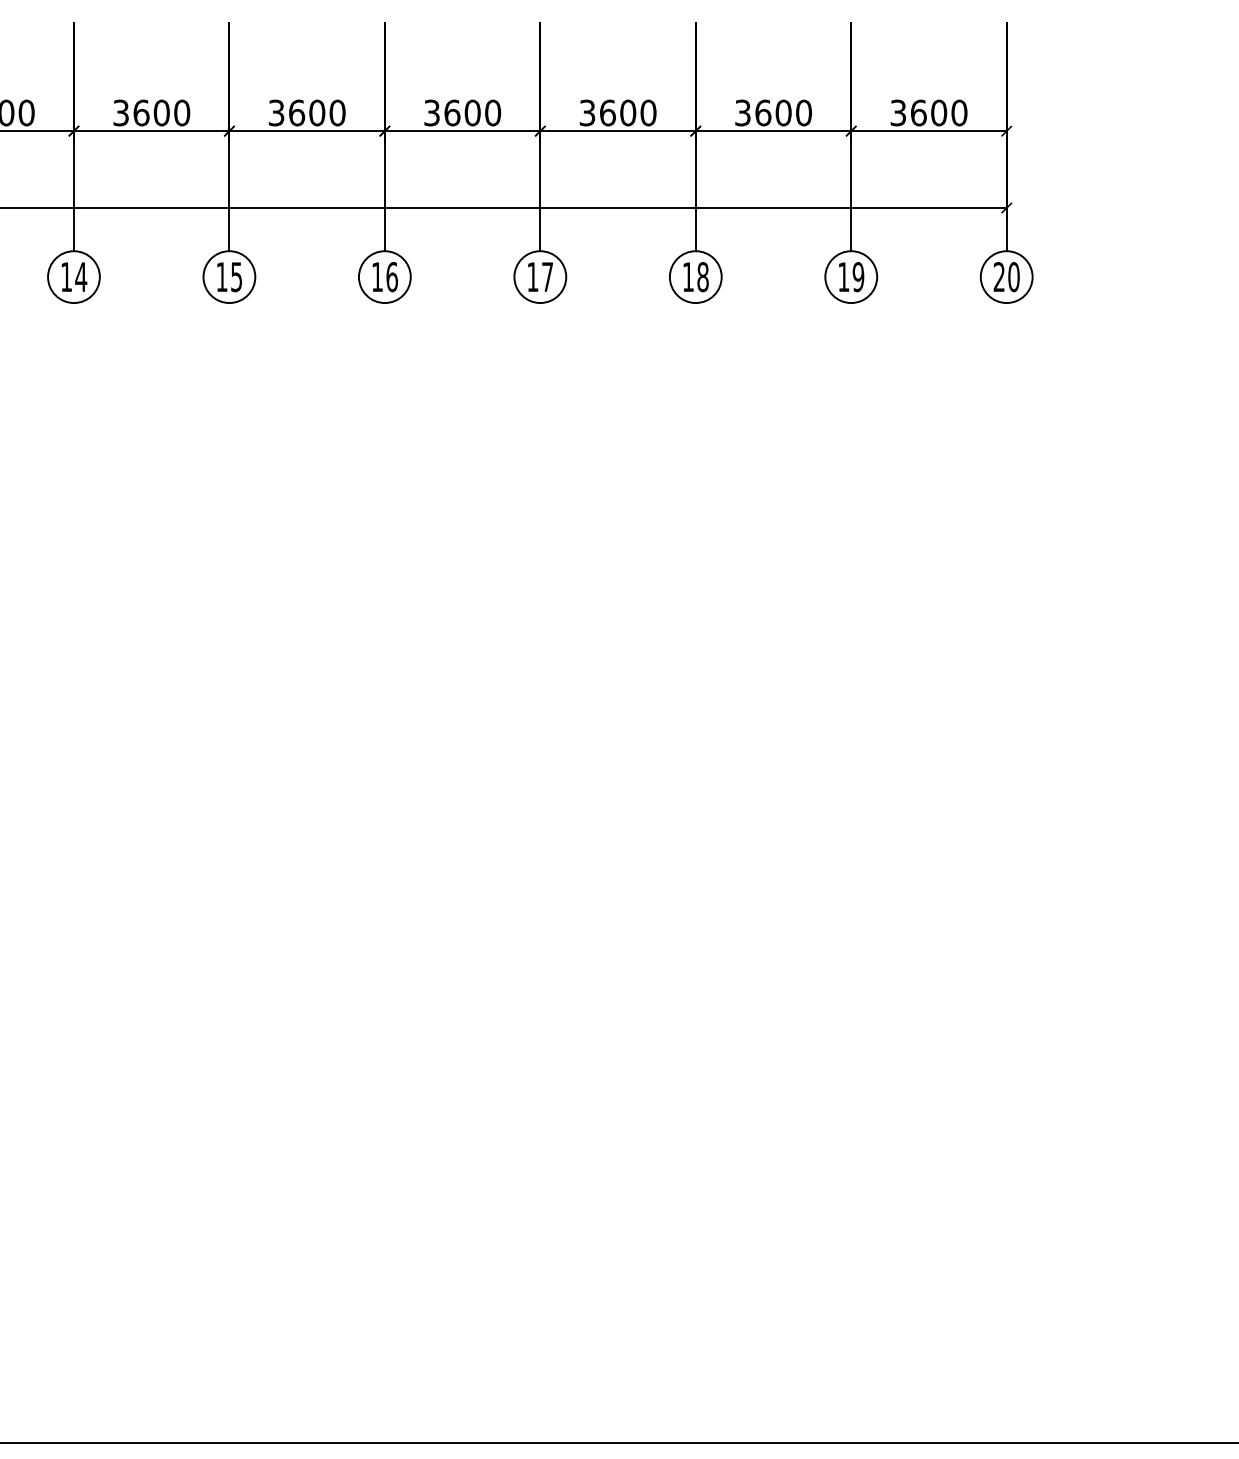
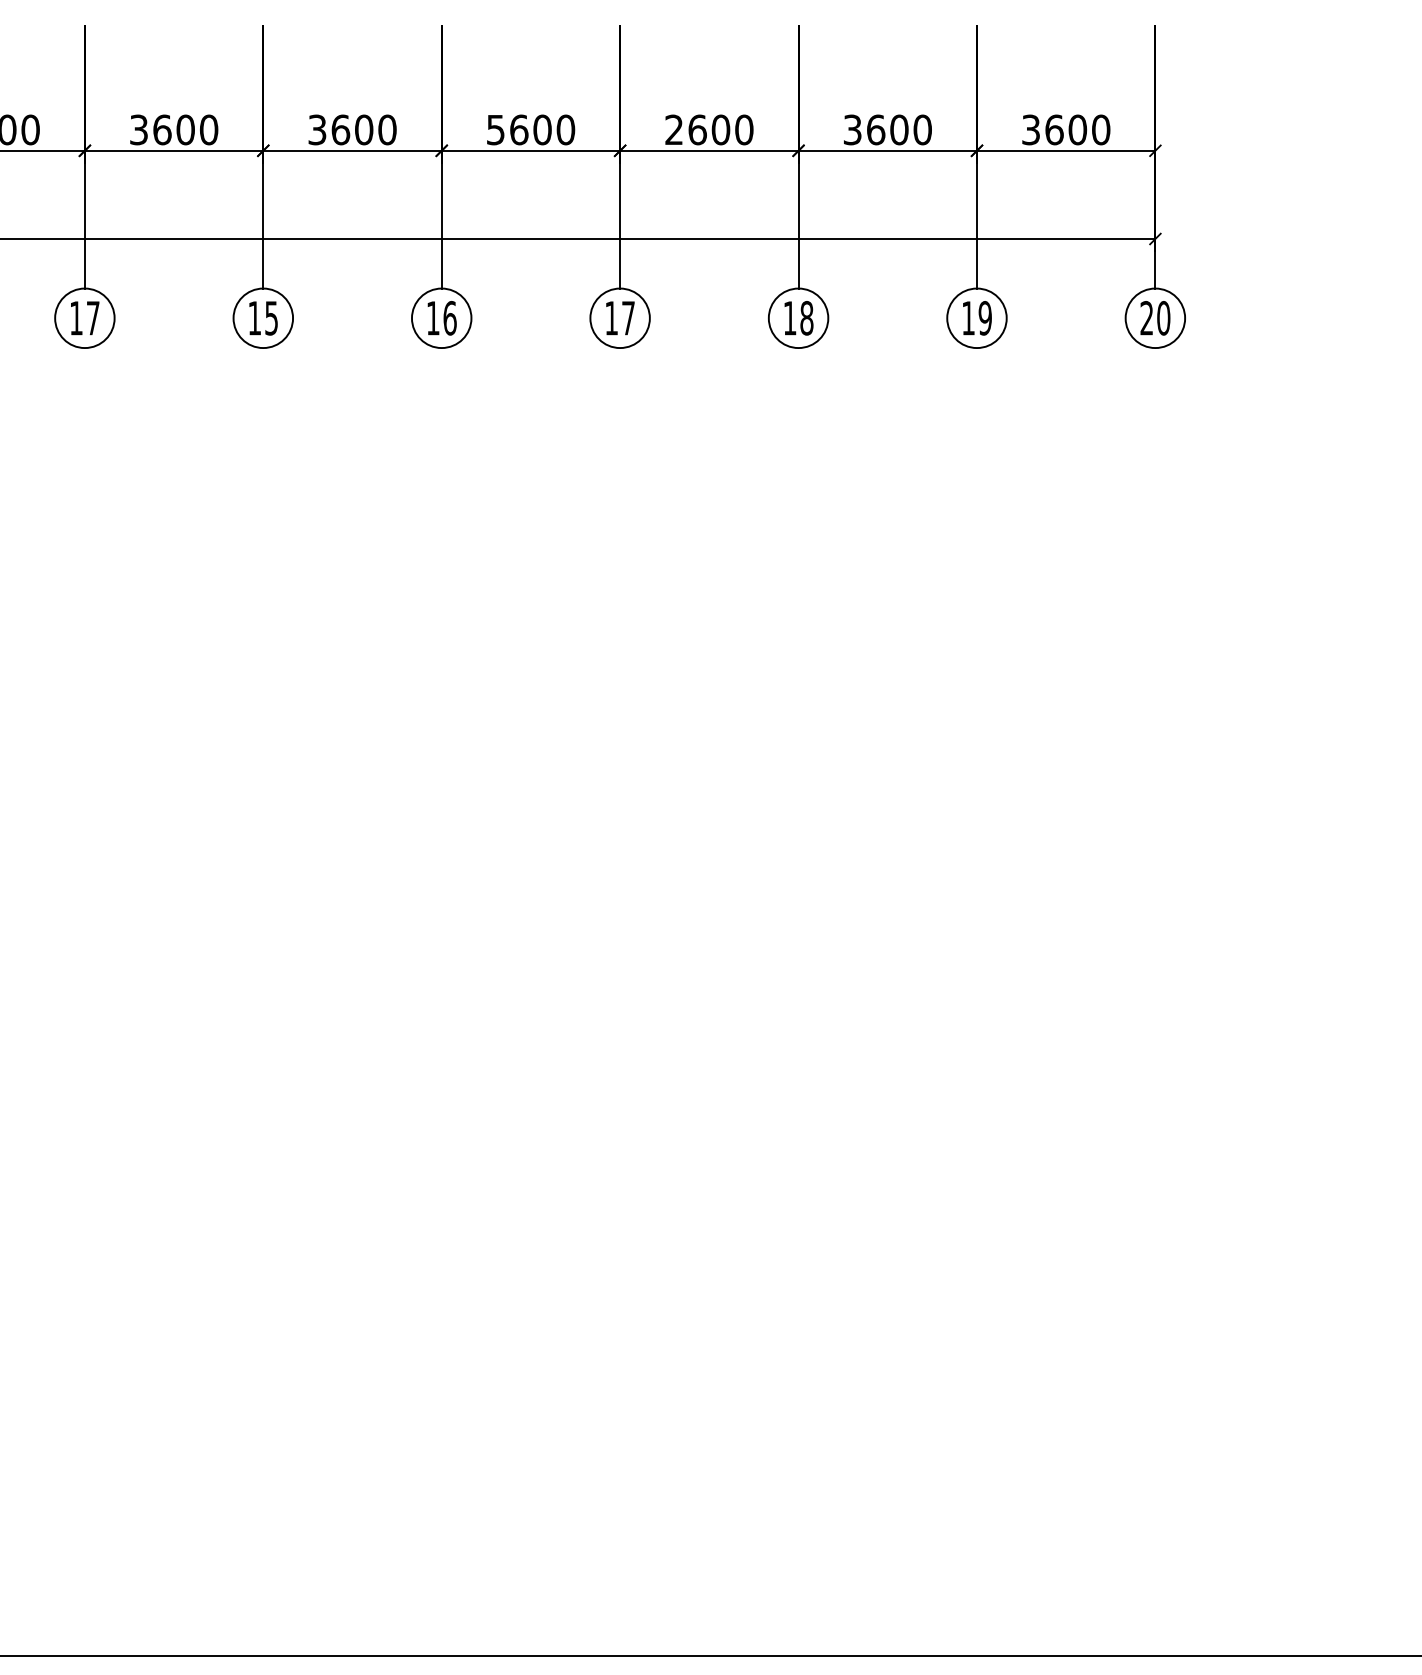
text: (432, 112) -> (496, 129), 3600 -> 5600
text: (587, 113) -> (674, 130), 3600 -> 2600
text: (81, 276) -> (93, 317), 14 -> 17

